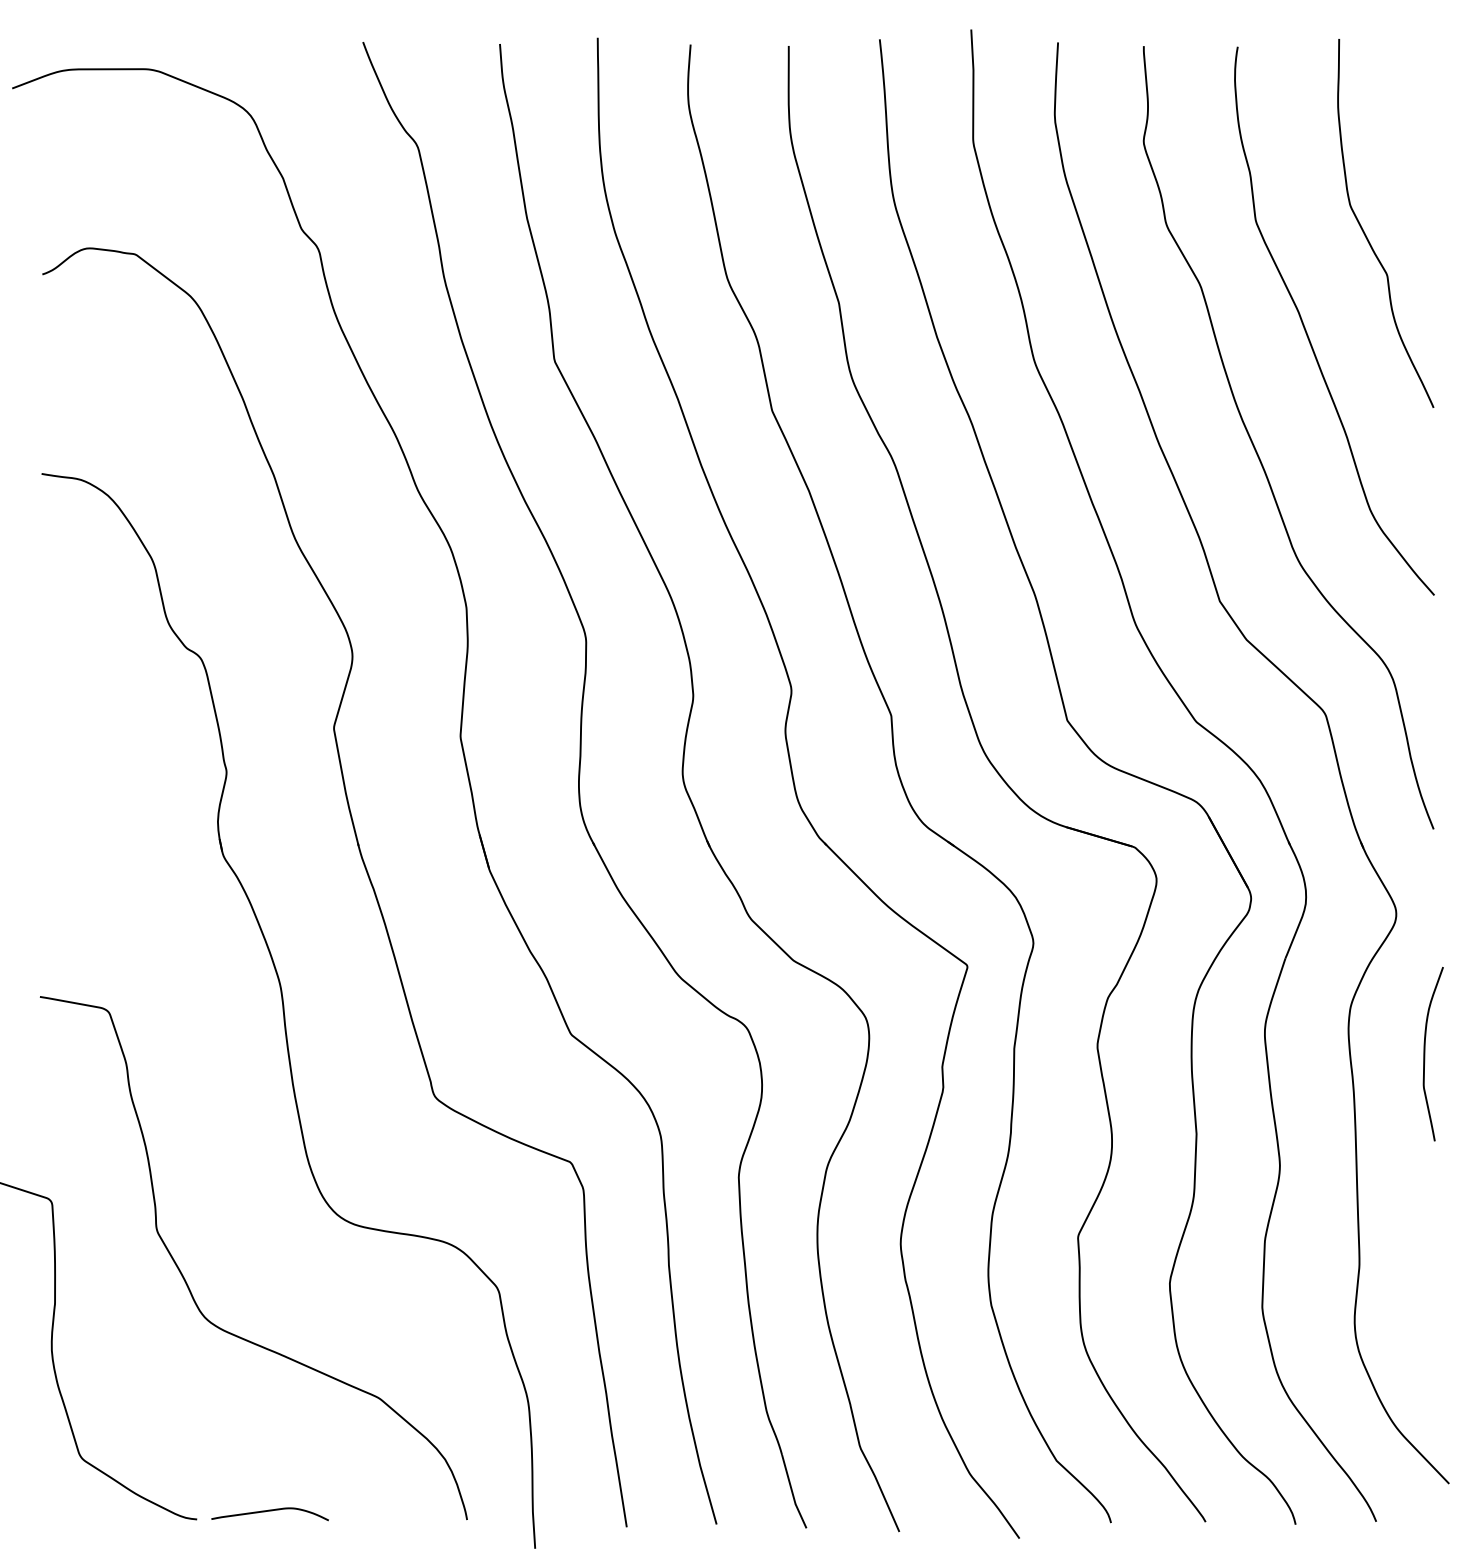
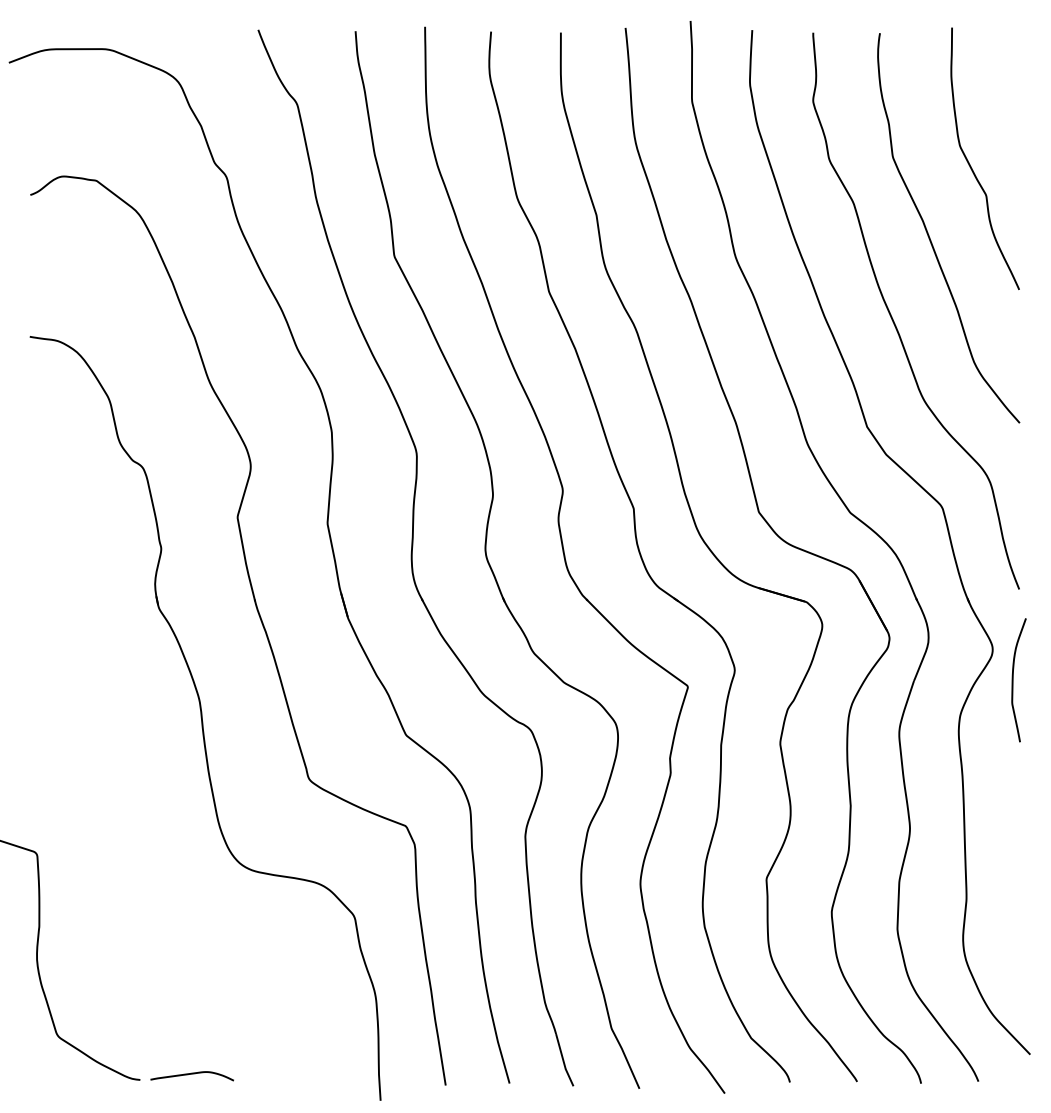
curve: (1425, 1054) -> (1013, 680), moved
curve: (190, 1289) -> (135, 916), removed

